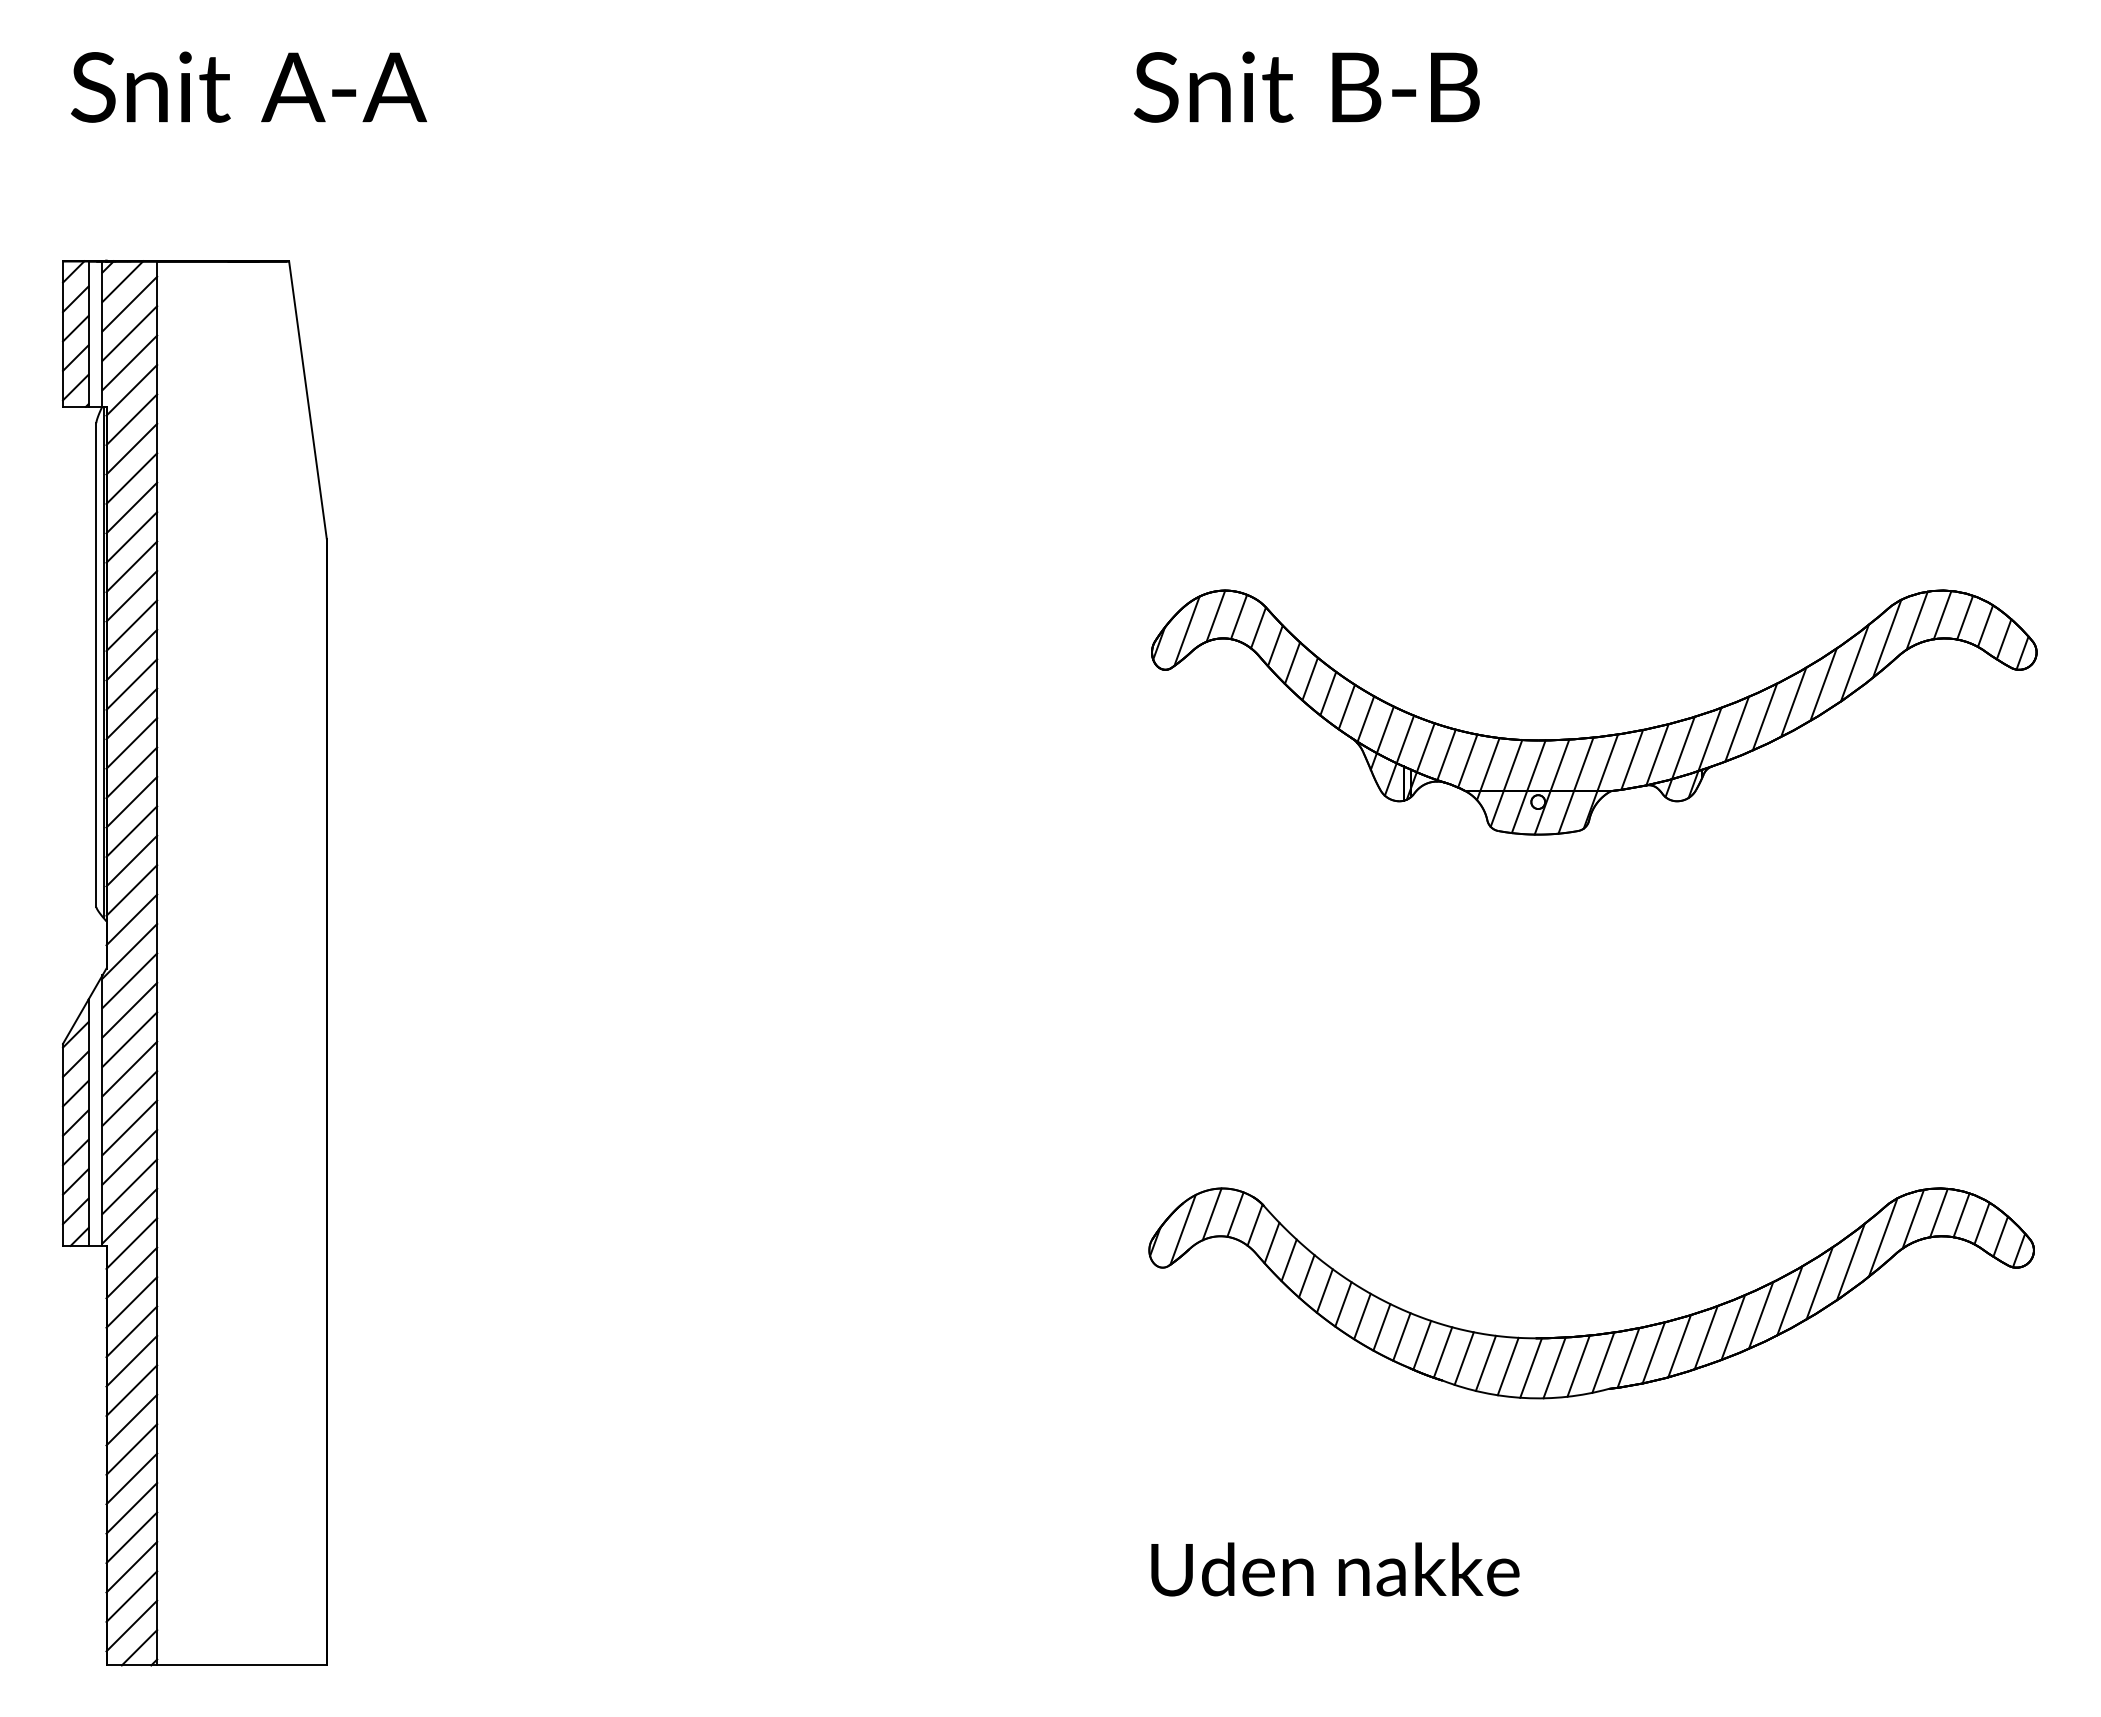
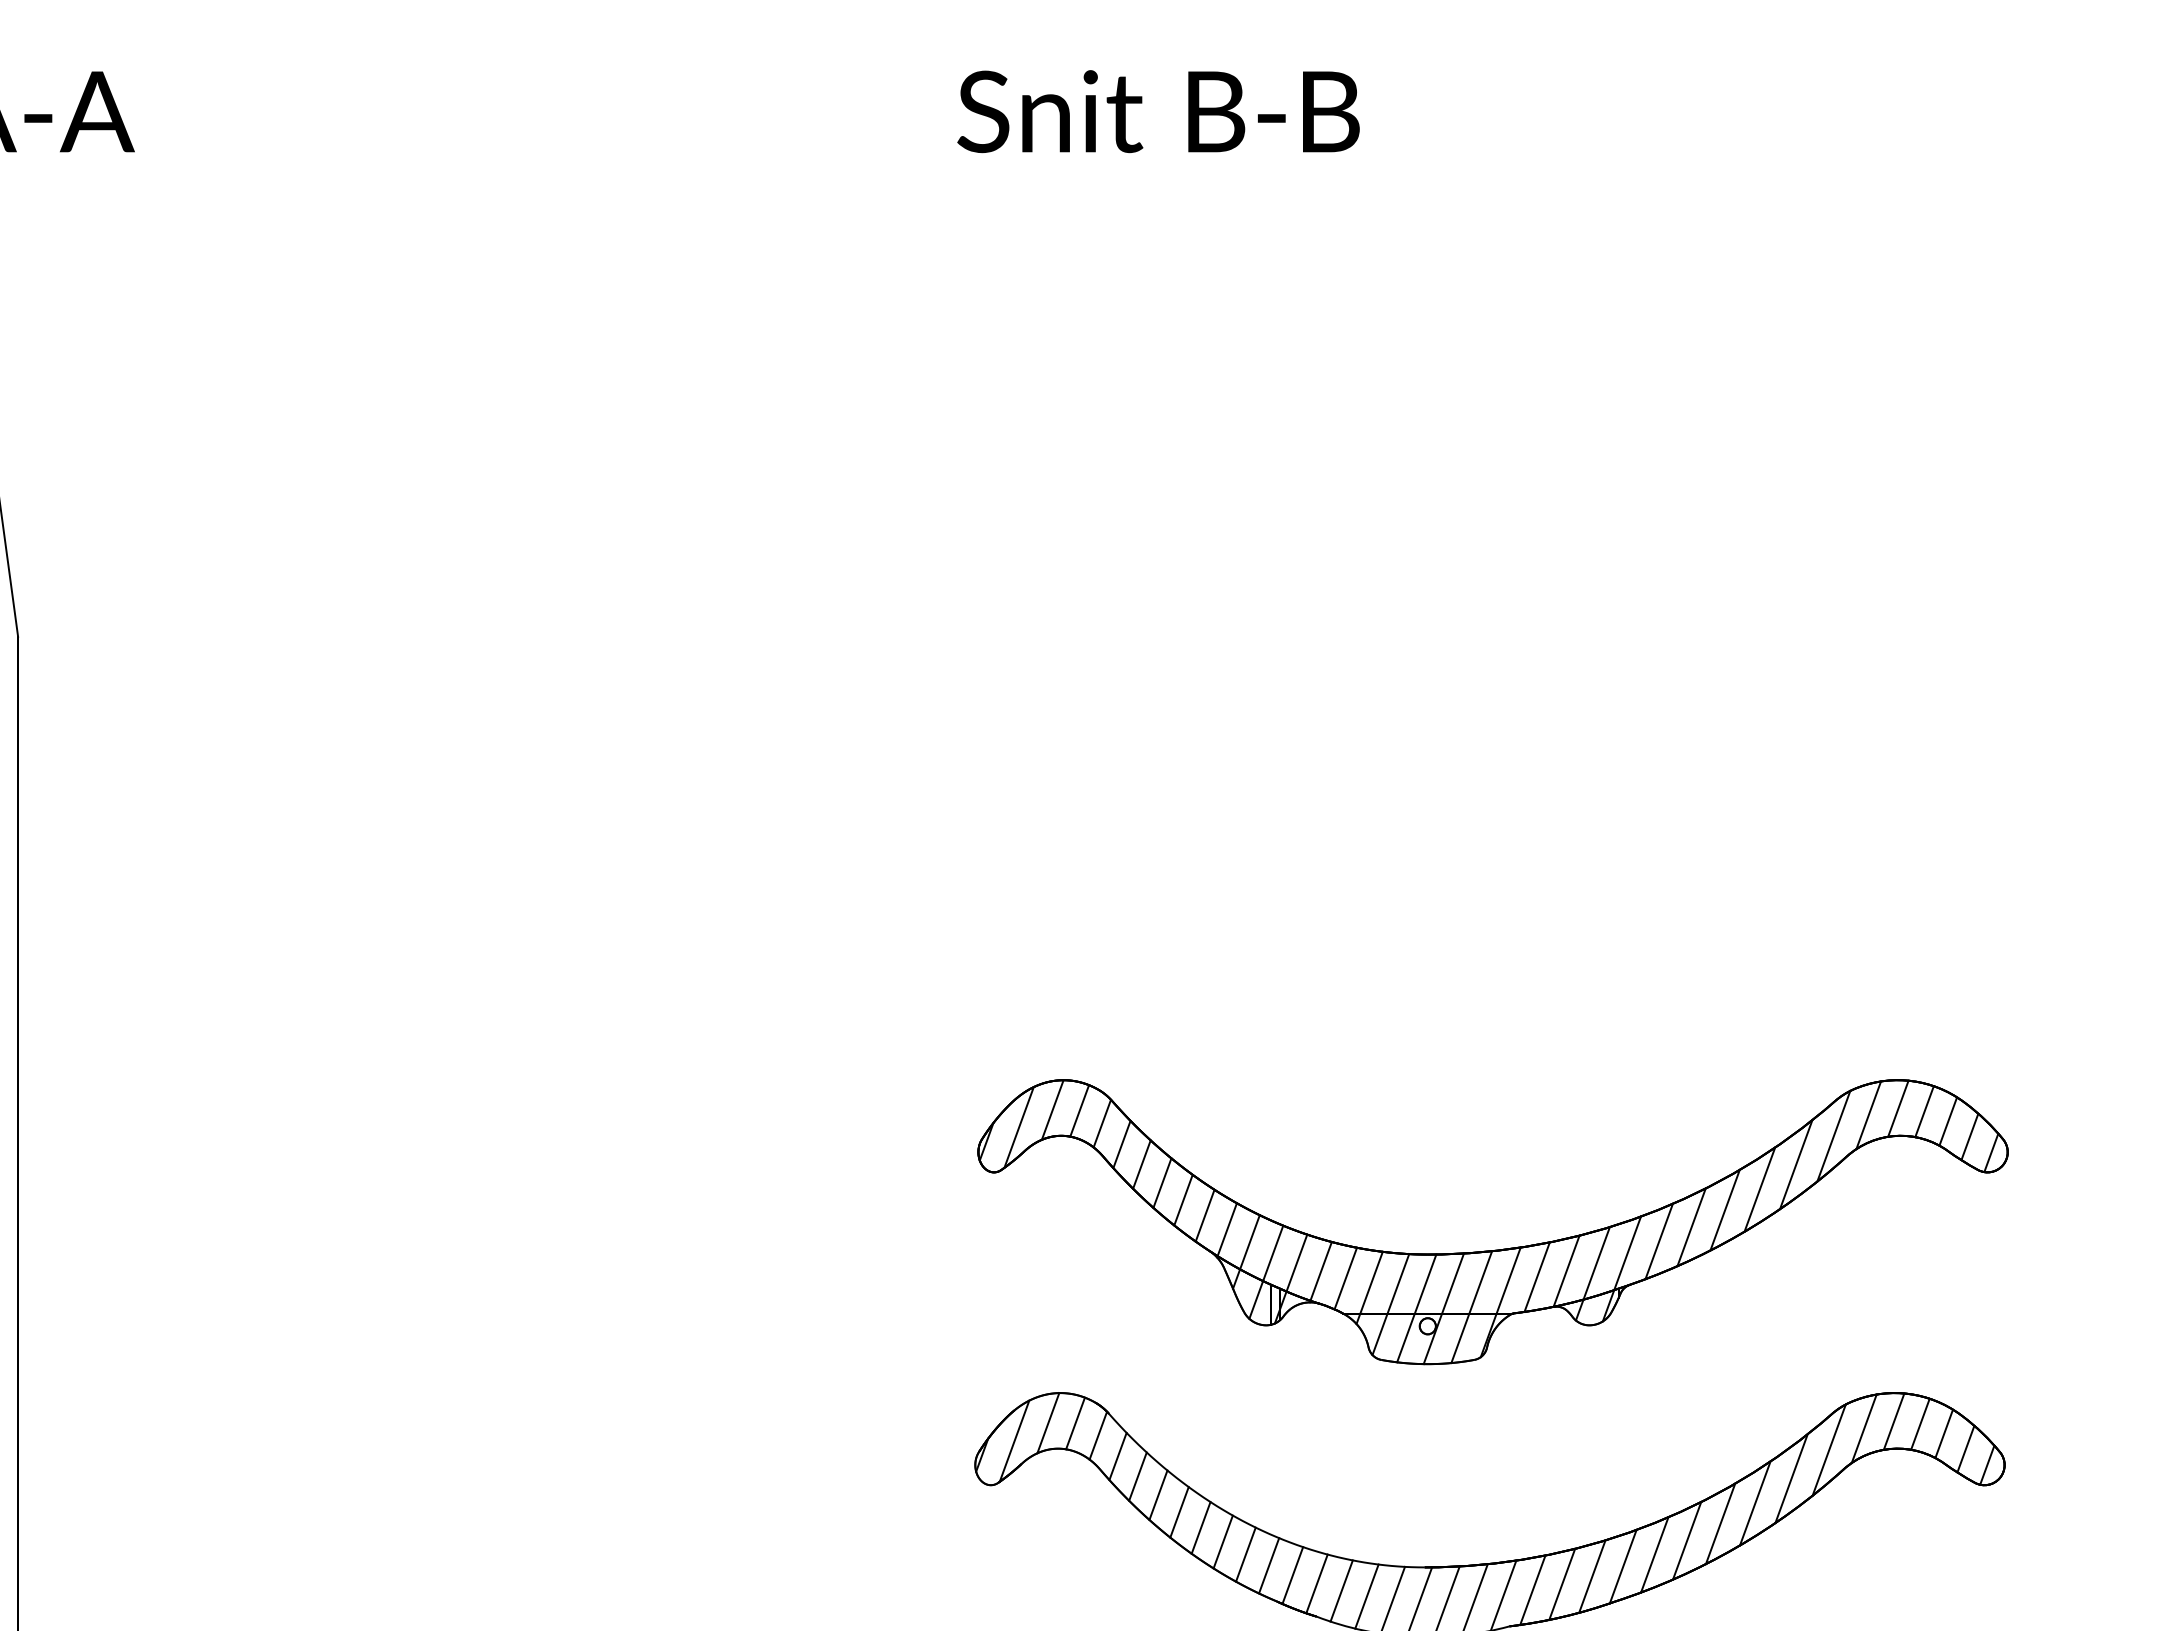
part: (1599, 735) -> (1499, 1248), moved

